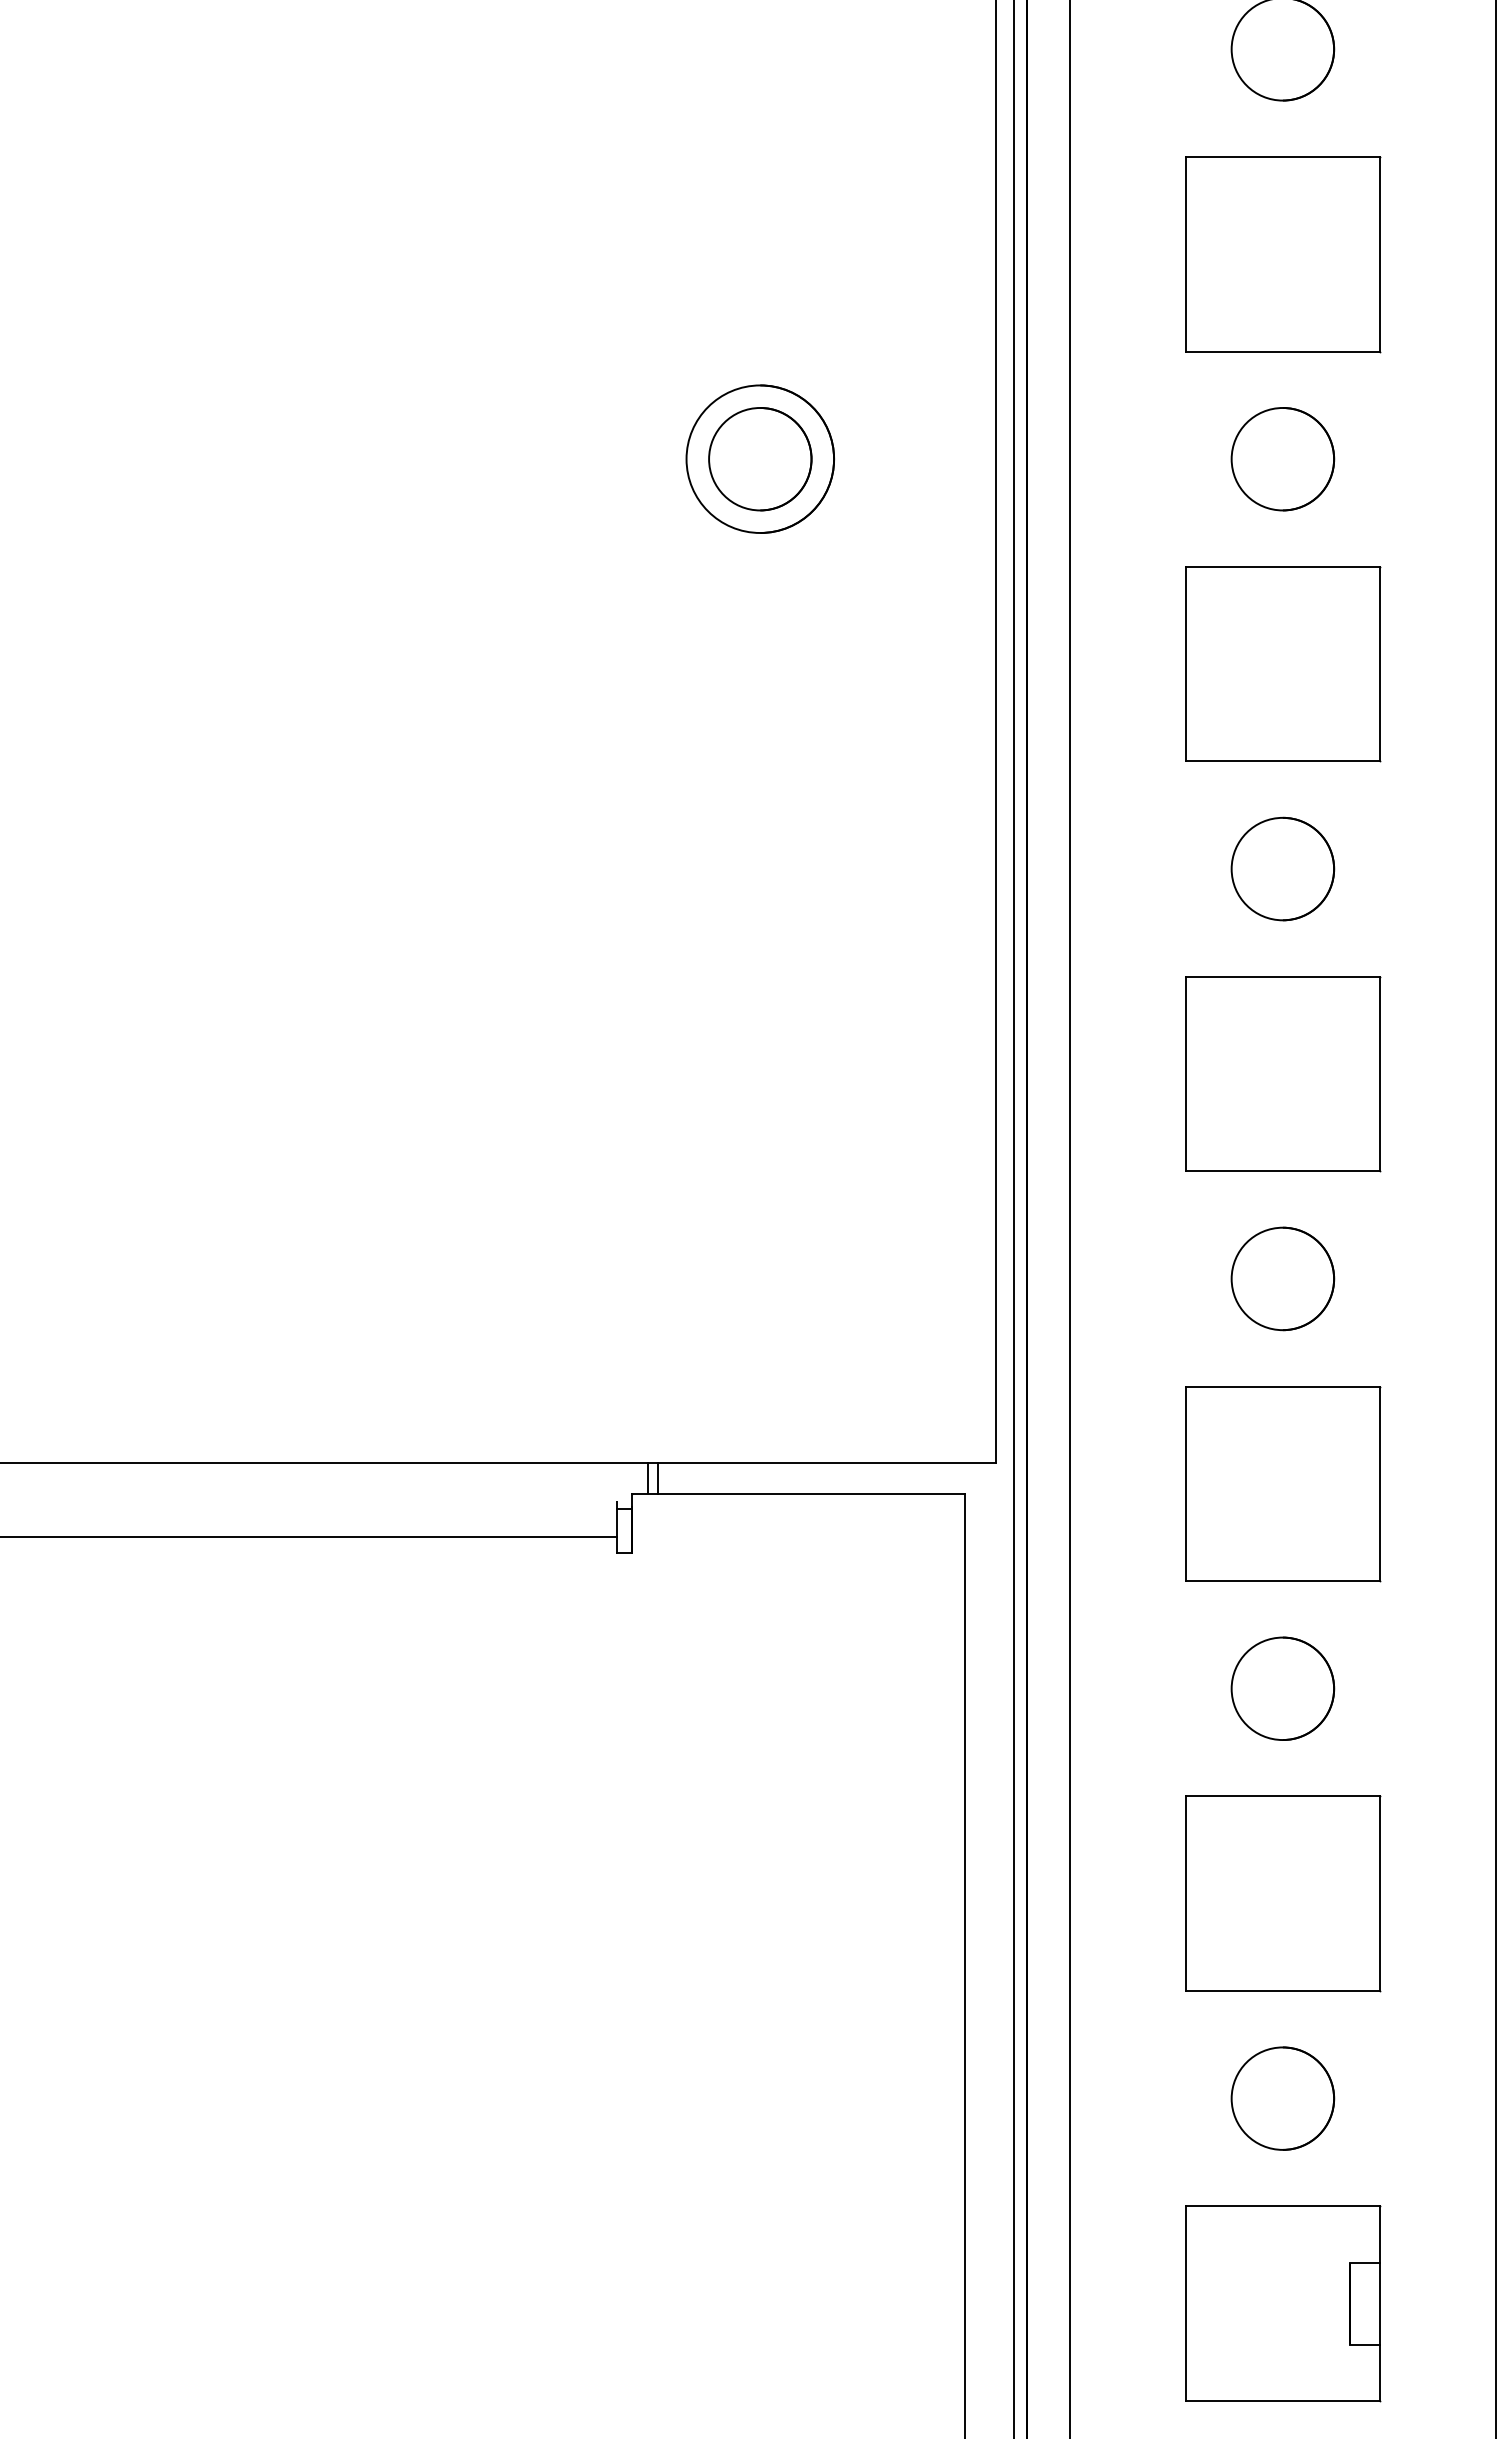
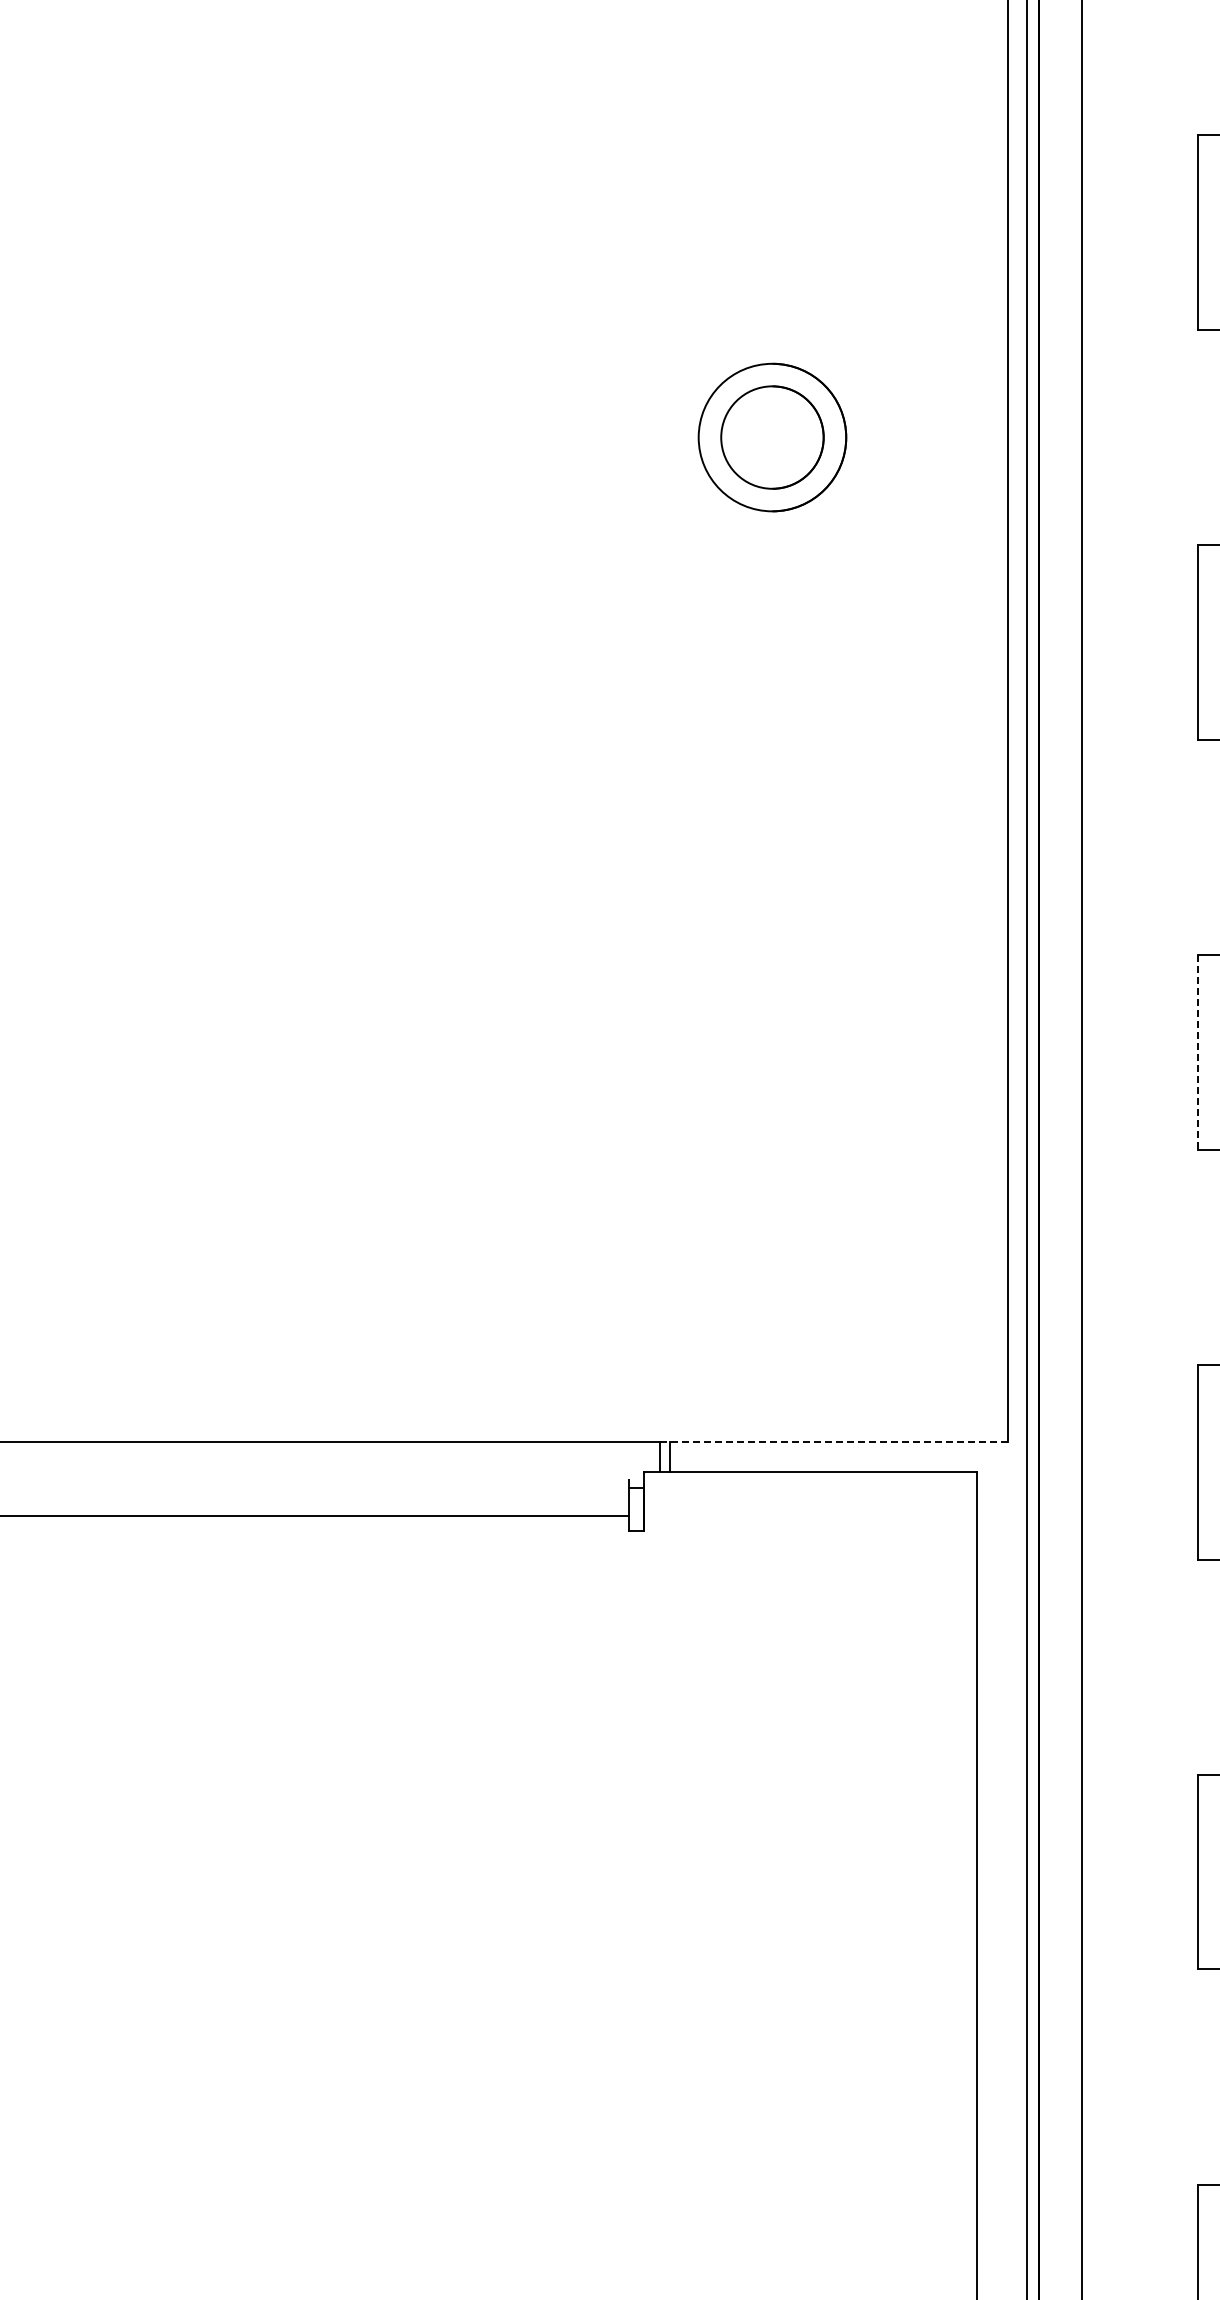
line: (1185, 1074) -> (1197, 1052), solid -> dashed
line: (822, 1463) -> (834, 1441), solid -> dashed

